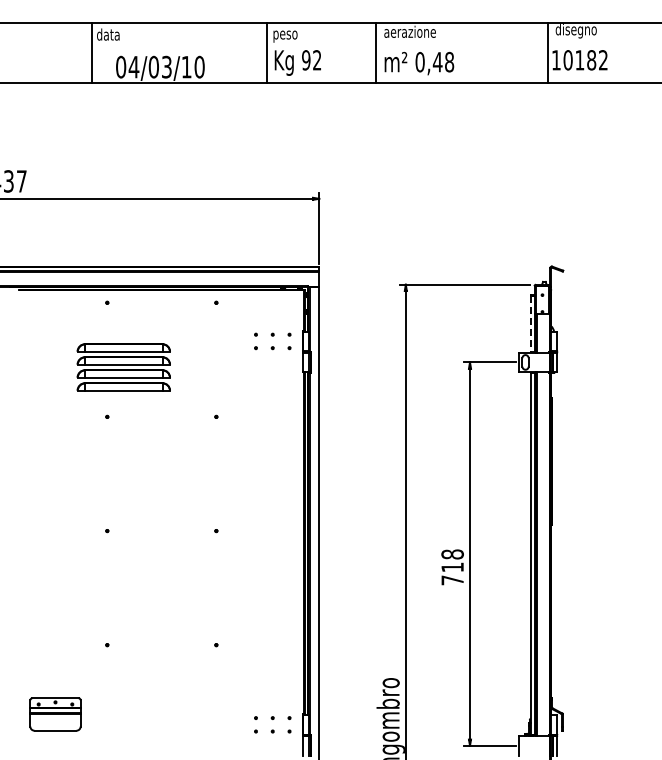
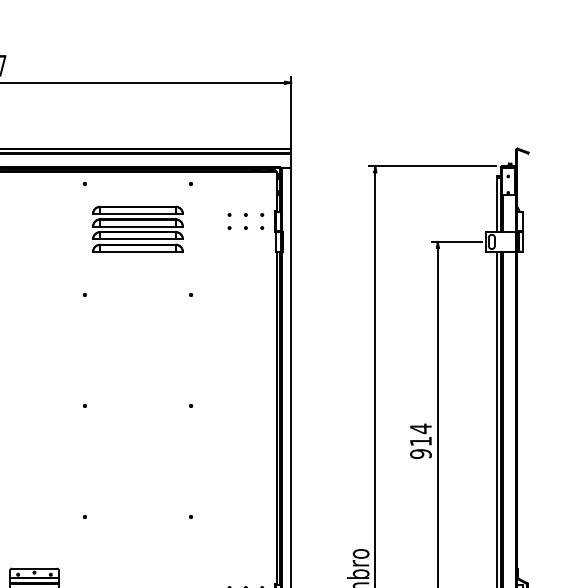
line: (530, 324) -> (496, 205), dashed -> solid
part: (123, 367) -> (137, 229), moved
text: (452, 567) -> (420, 441), 718 -> 914

